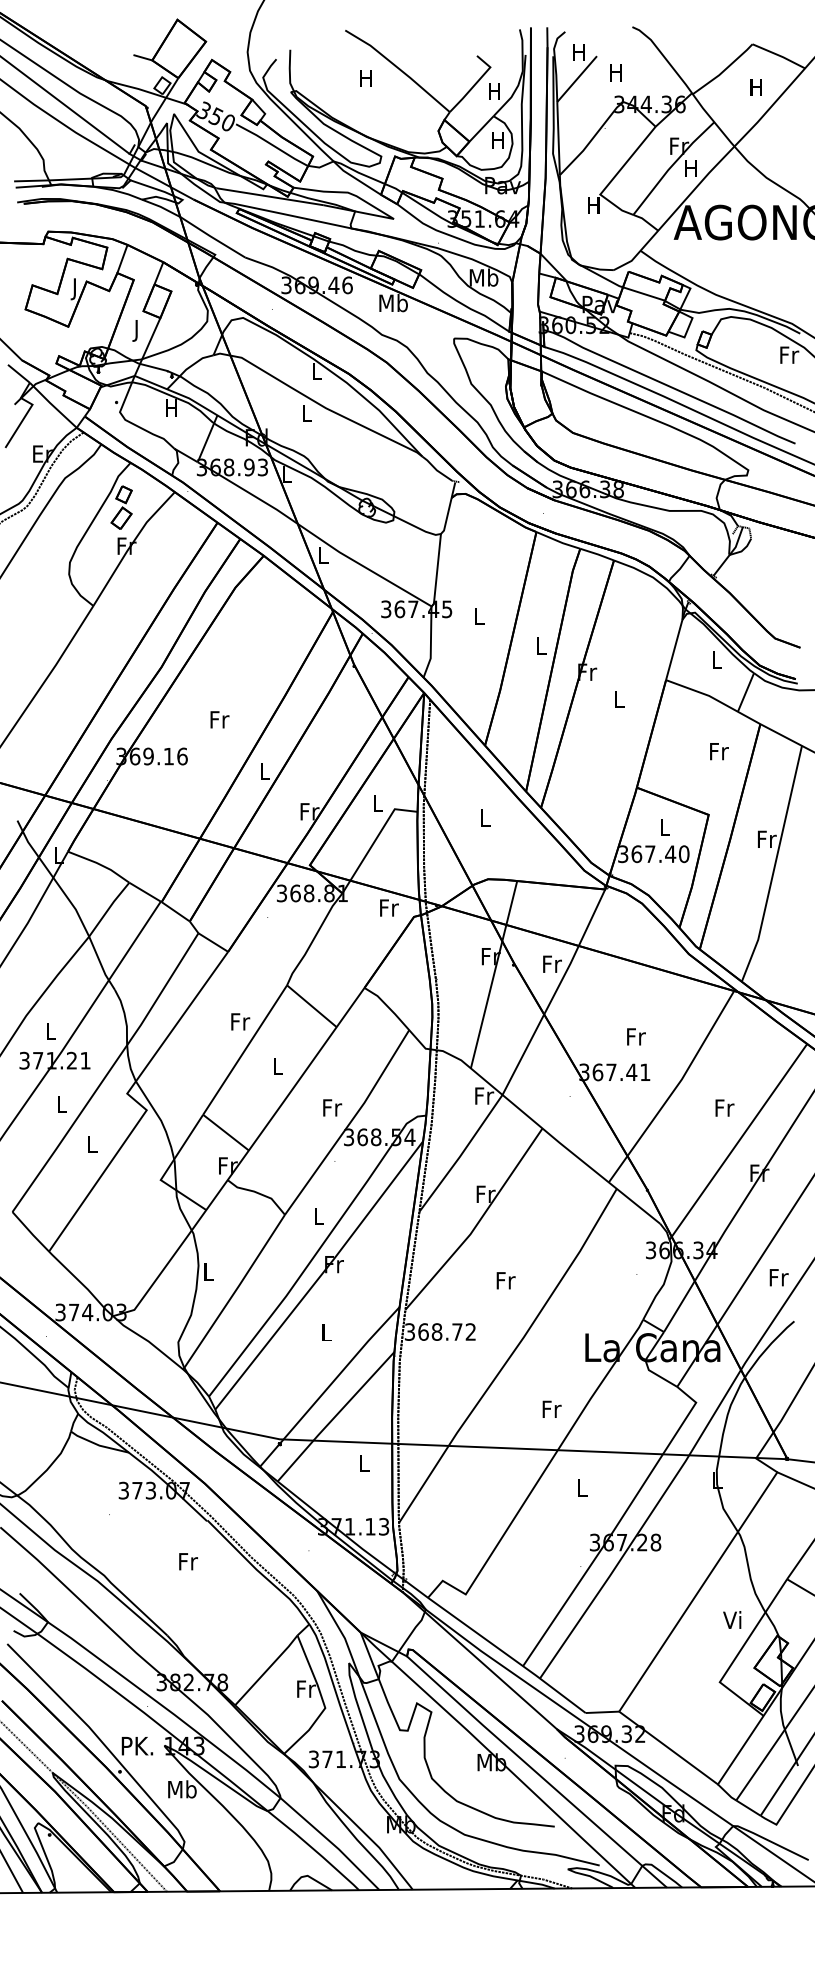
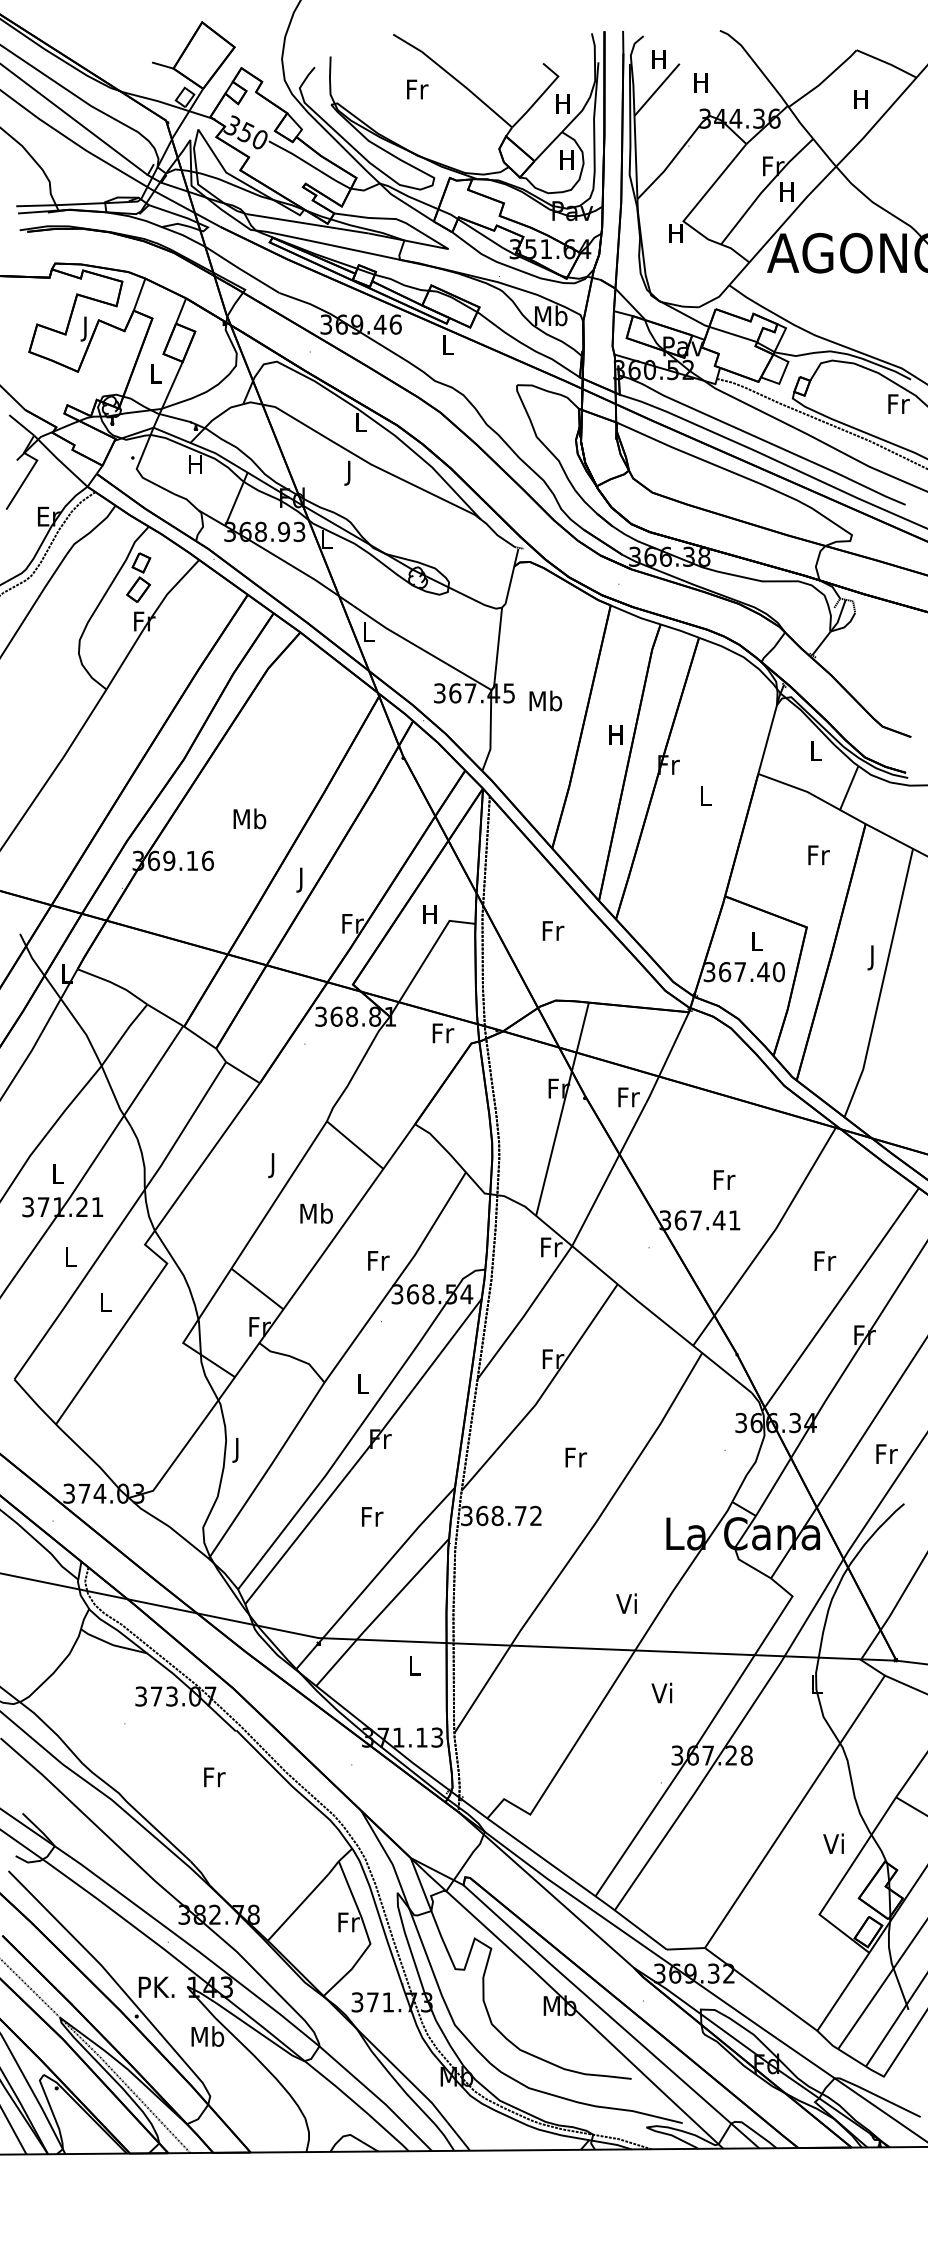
text: (366, 78) -> (417, 89), H -> Fr
text: (393, 303) -> (448, 345), Mb -> L
text: (136, 330) -> (155, 376), J -> L
text: (306, 415) -> (349, 472), L -> J
text: (479, 615) -> (545, 700), L -> Mb
text: (540, 645) -> (615, 734), L -> H
text: (219, 719) -> (250, 818), Fr -> Mb
text: (264, 773) -> (301, 880), L -> J
text: (377, 803) -> (429, 914), L -> H
text: (485, 817) -> (552, 930), L -> Fr
text: (766, 841) -> (872, 957), Fr -> J
text: (240, 1024) -> (273, 1165), Fr -> J
text: (277, 1066) -> (316, 1213), L -> Mb
text: (208, 1274) -> (237, 1450), L -> J
text: (326, 1332) -> (371, 1516), L -> Fr
text: (551, 1408) -> (627, 1602), Fr -> Vi
text: (581, 1487) -> (662, 1692), L -> Vi

